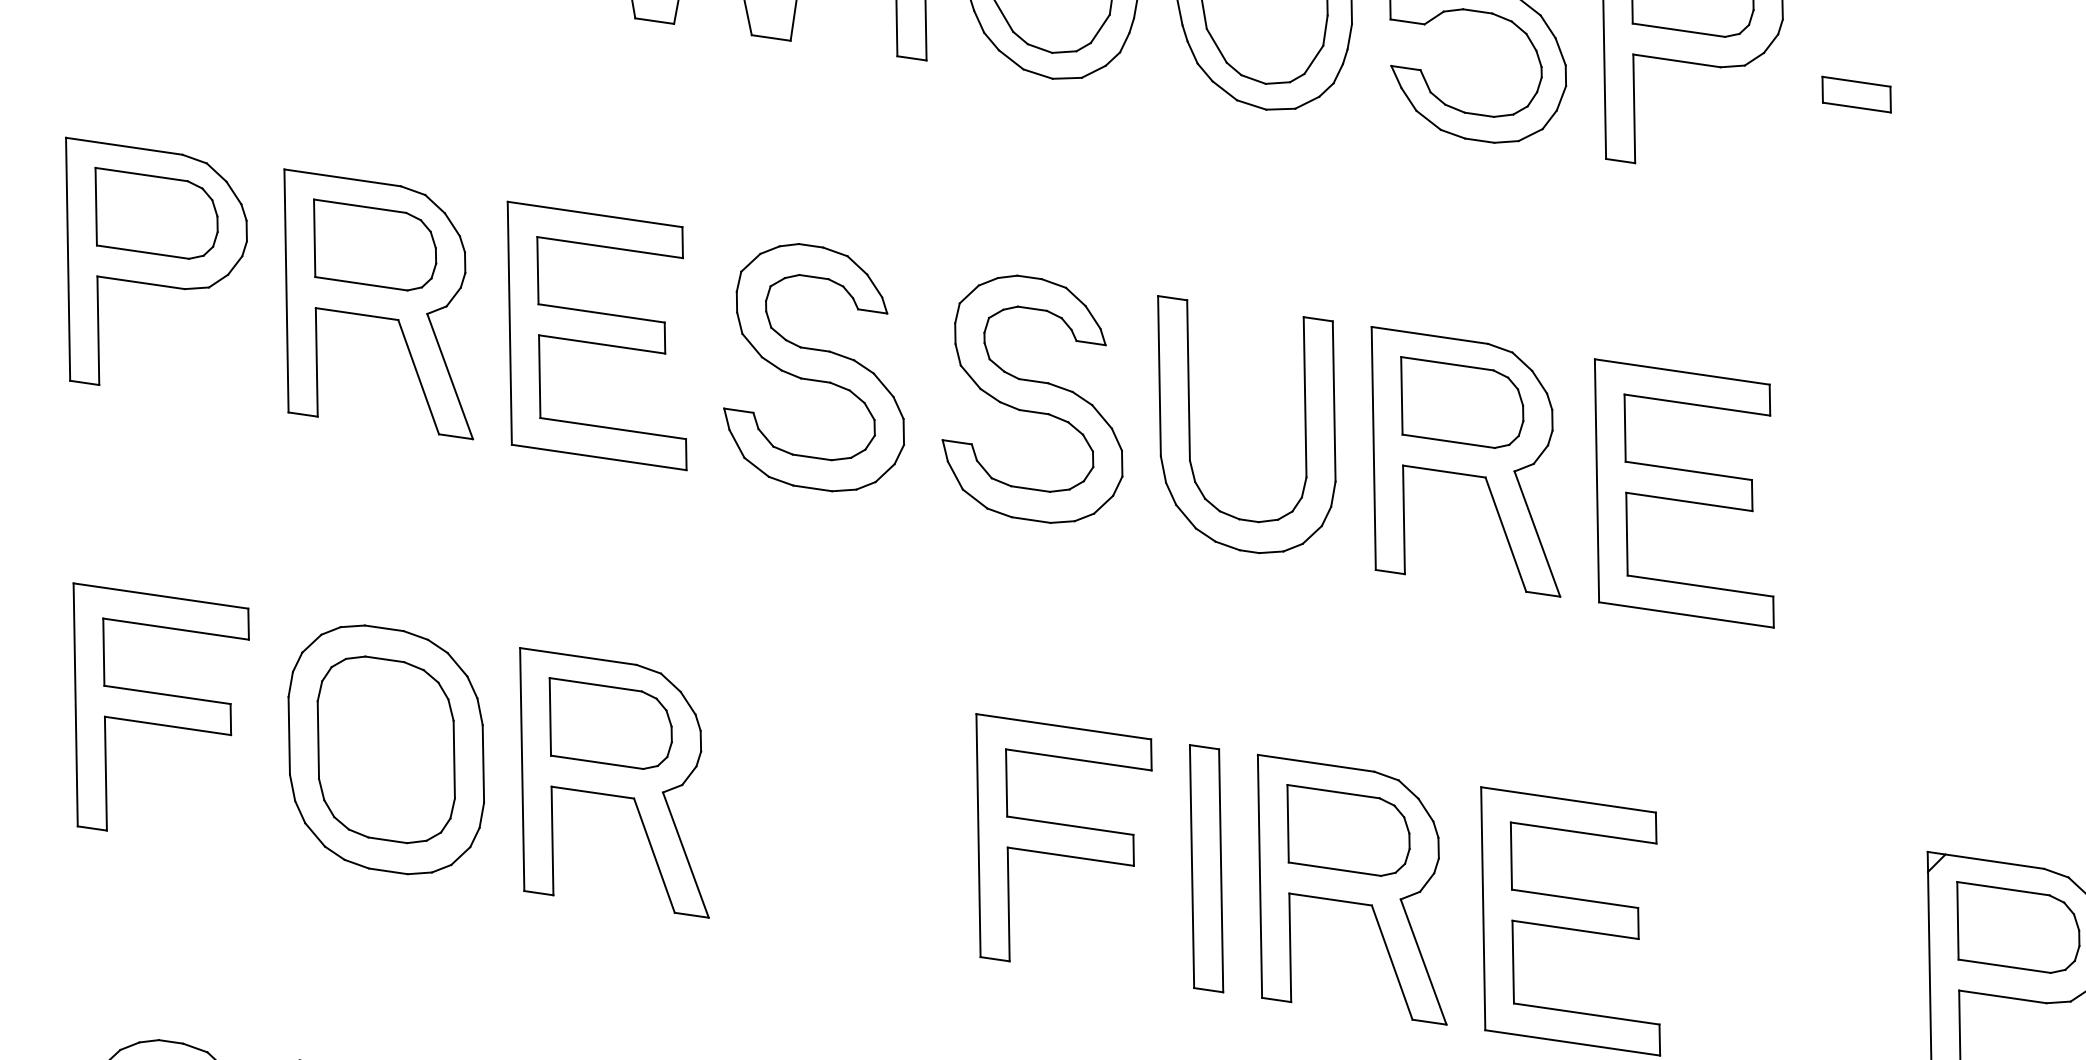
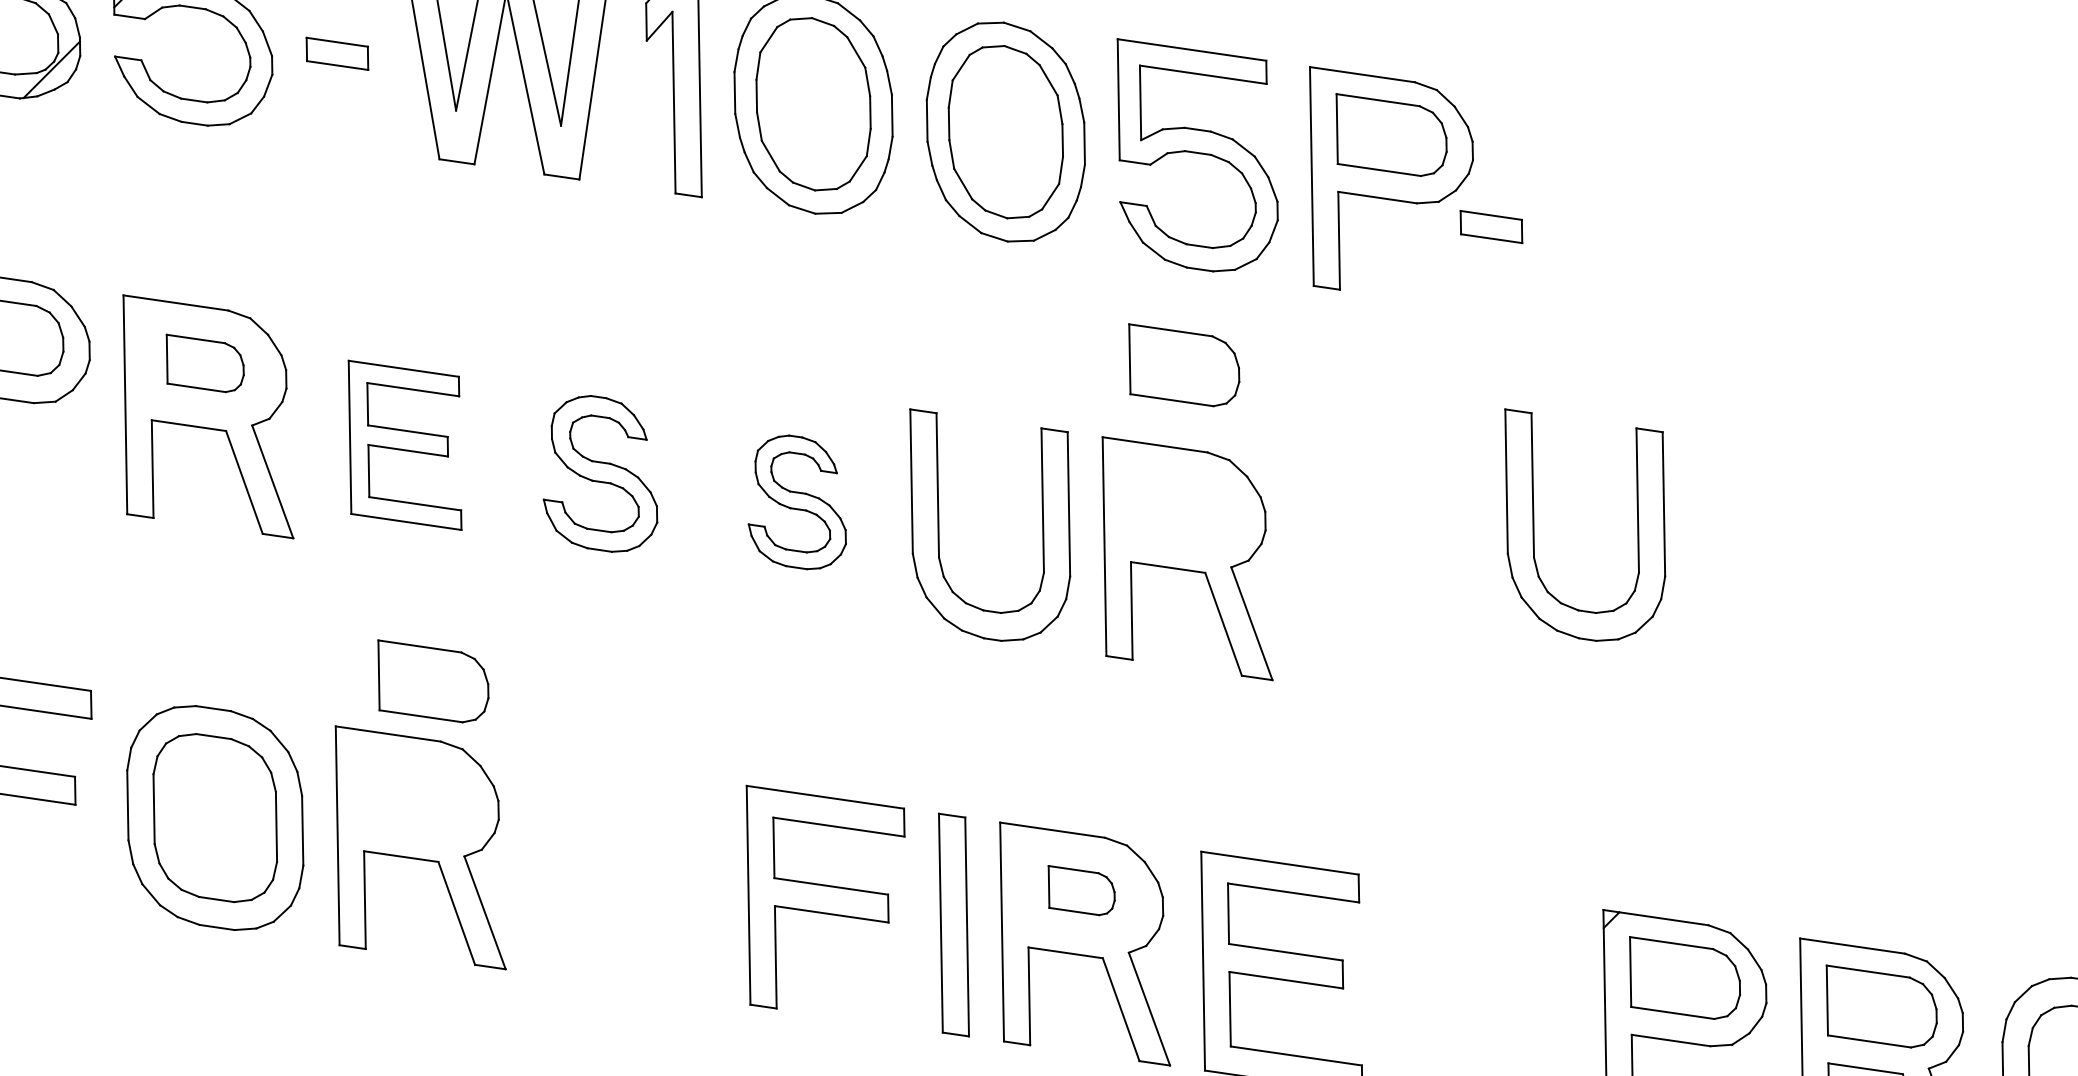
part: (1856, 95) -> (1491, 227), moved
part: (375, 245) -> (205, 363), size x0.7
part: (596, 336) -> (404, 445), size x0.7
part: (814, 367) -> (600, 473), size x0.7
part: (1032, 399) -> (797, 502), size x0.6
part: (1462, 402) -> (1184, 365), moved
part: (1851, 423) -> (1534, 524), added
part: (1683, 492) -> (1383, 586), removed
part: (610, 723) -> (433, 681), moved
part: (1348, 830) -> (1081, 890), size x0.6

